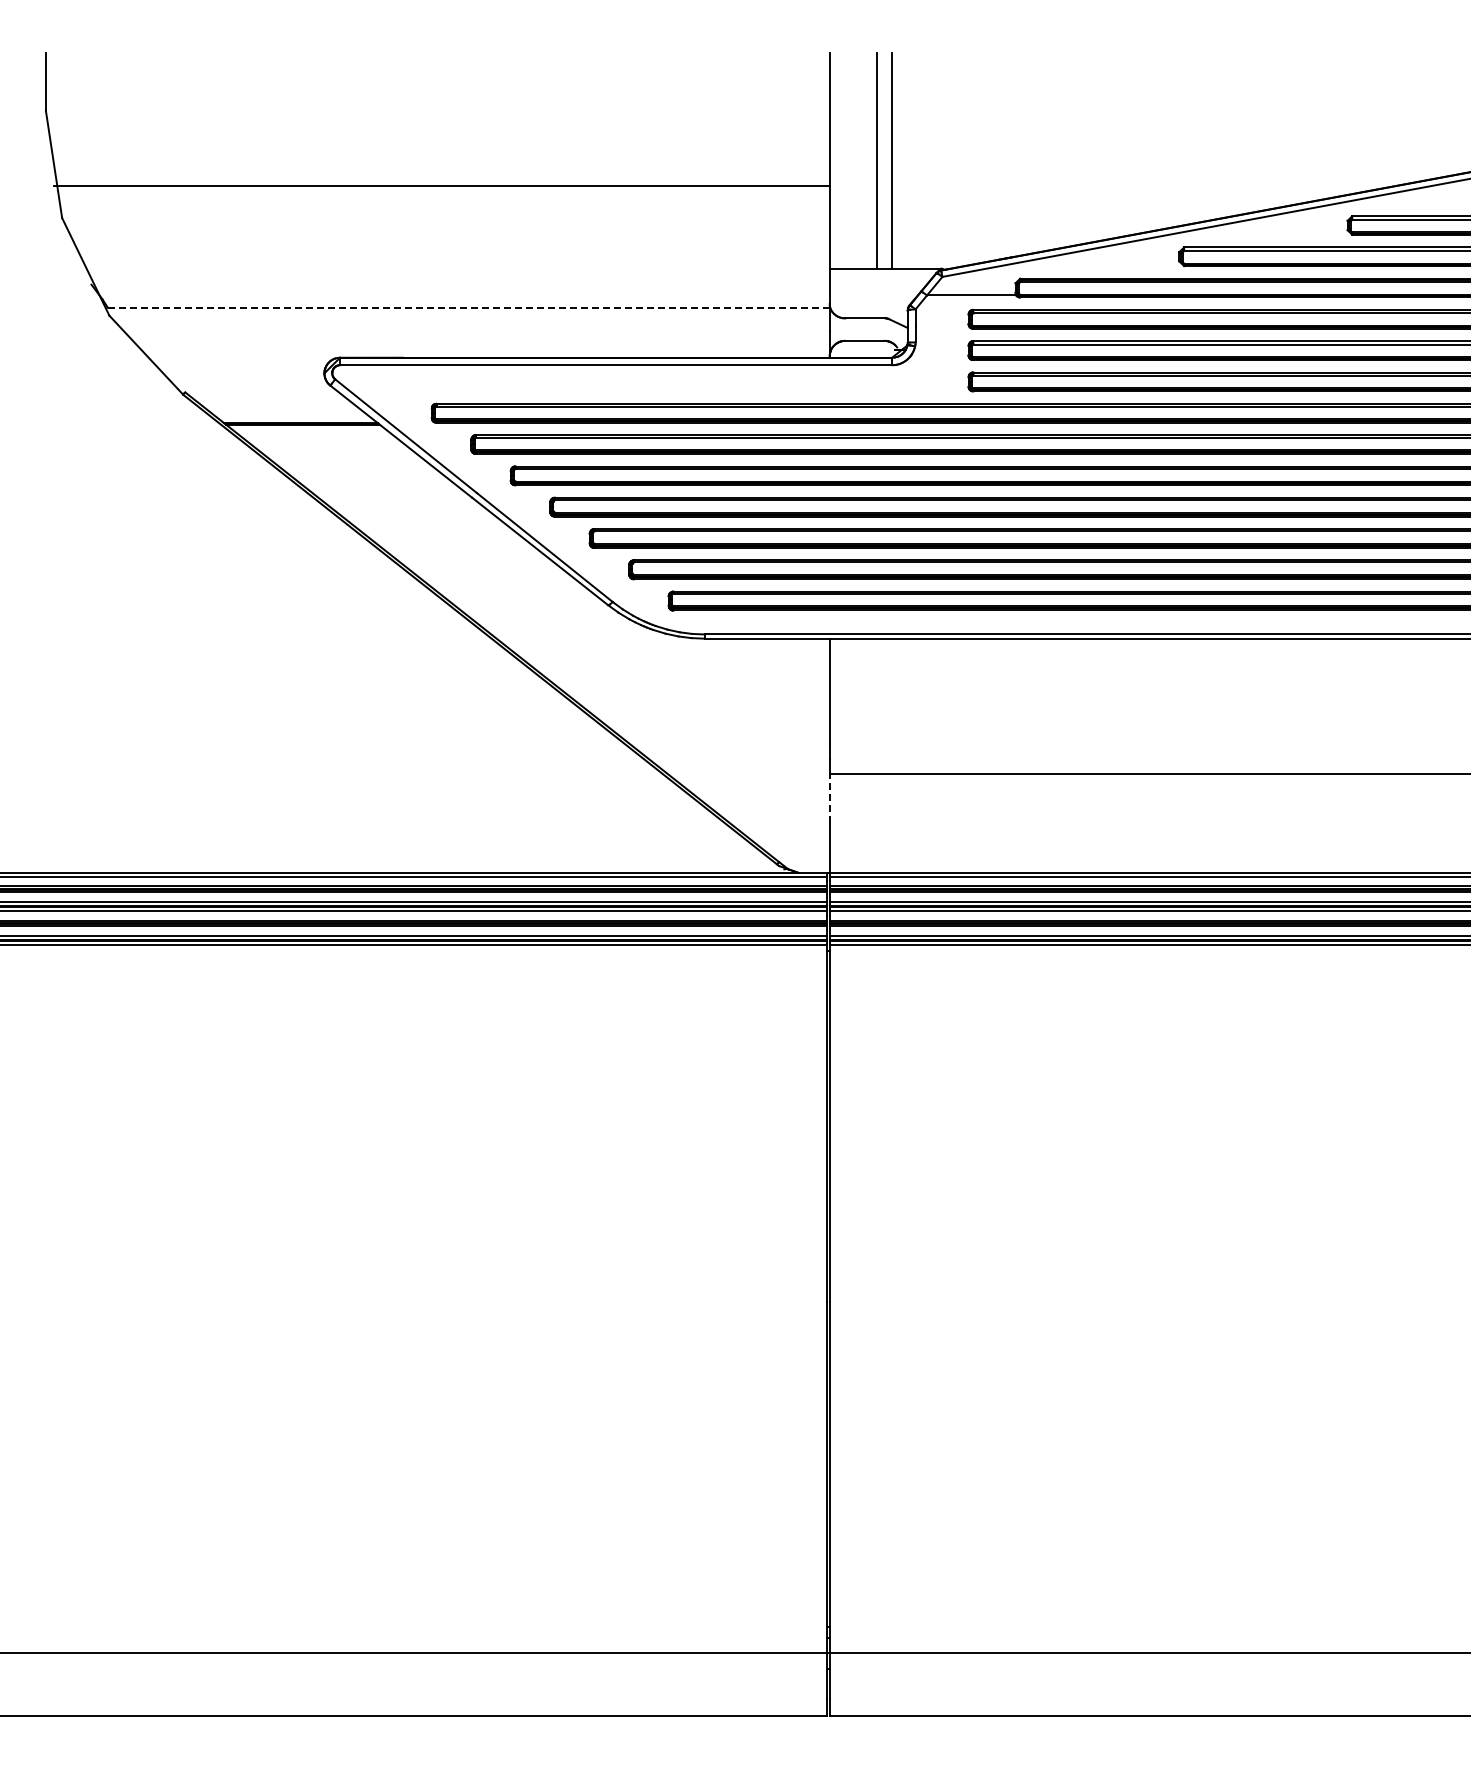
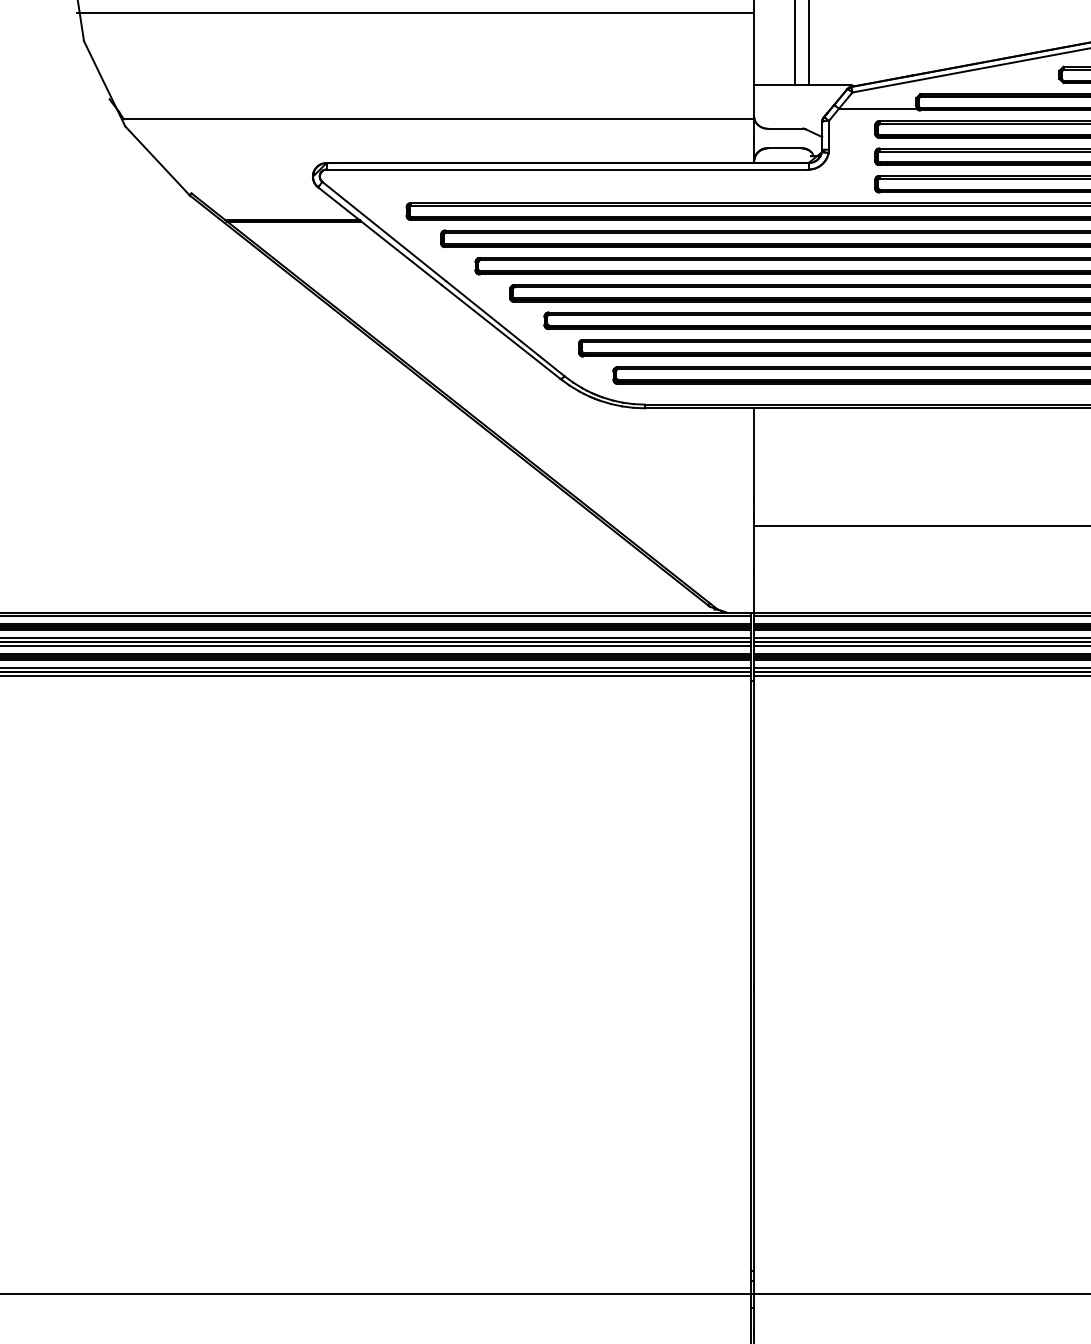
line: (468, 307) -> (438, 119), dashed -> solid
line: (829, 798) -> (753, 547), dashed -> solid

